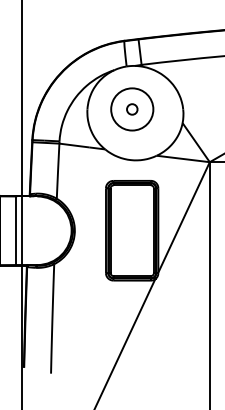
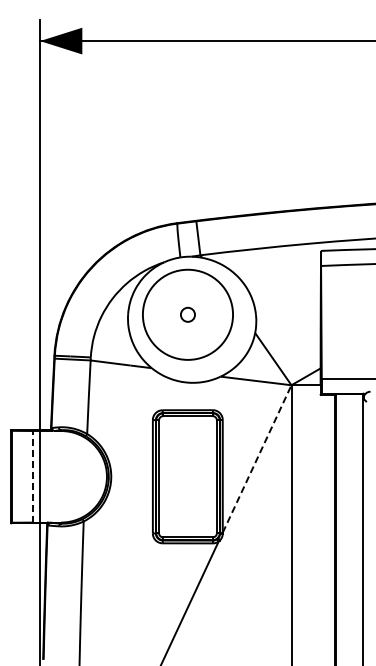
circle: (131, 109) -> (187, 314), size x1.6
line: (184, 217) -> (257, 458), solid -> dashed
line: (16, 230) -> (33, 476), solid -> dashed

